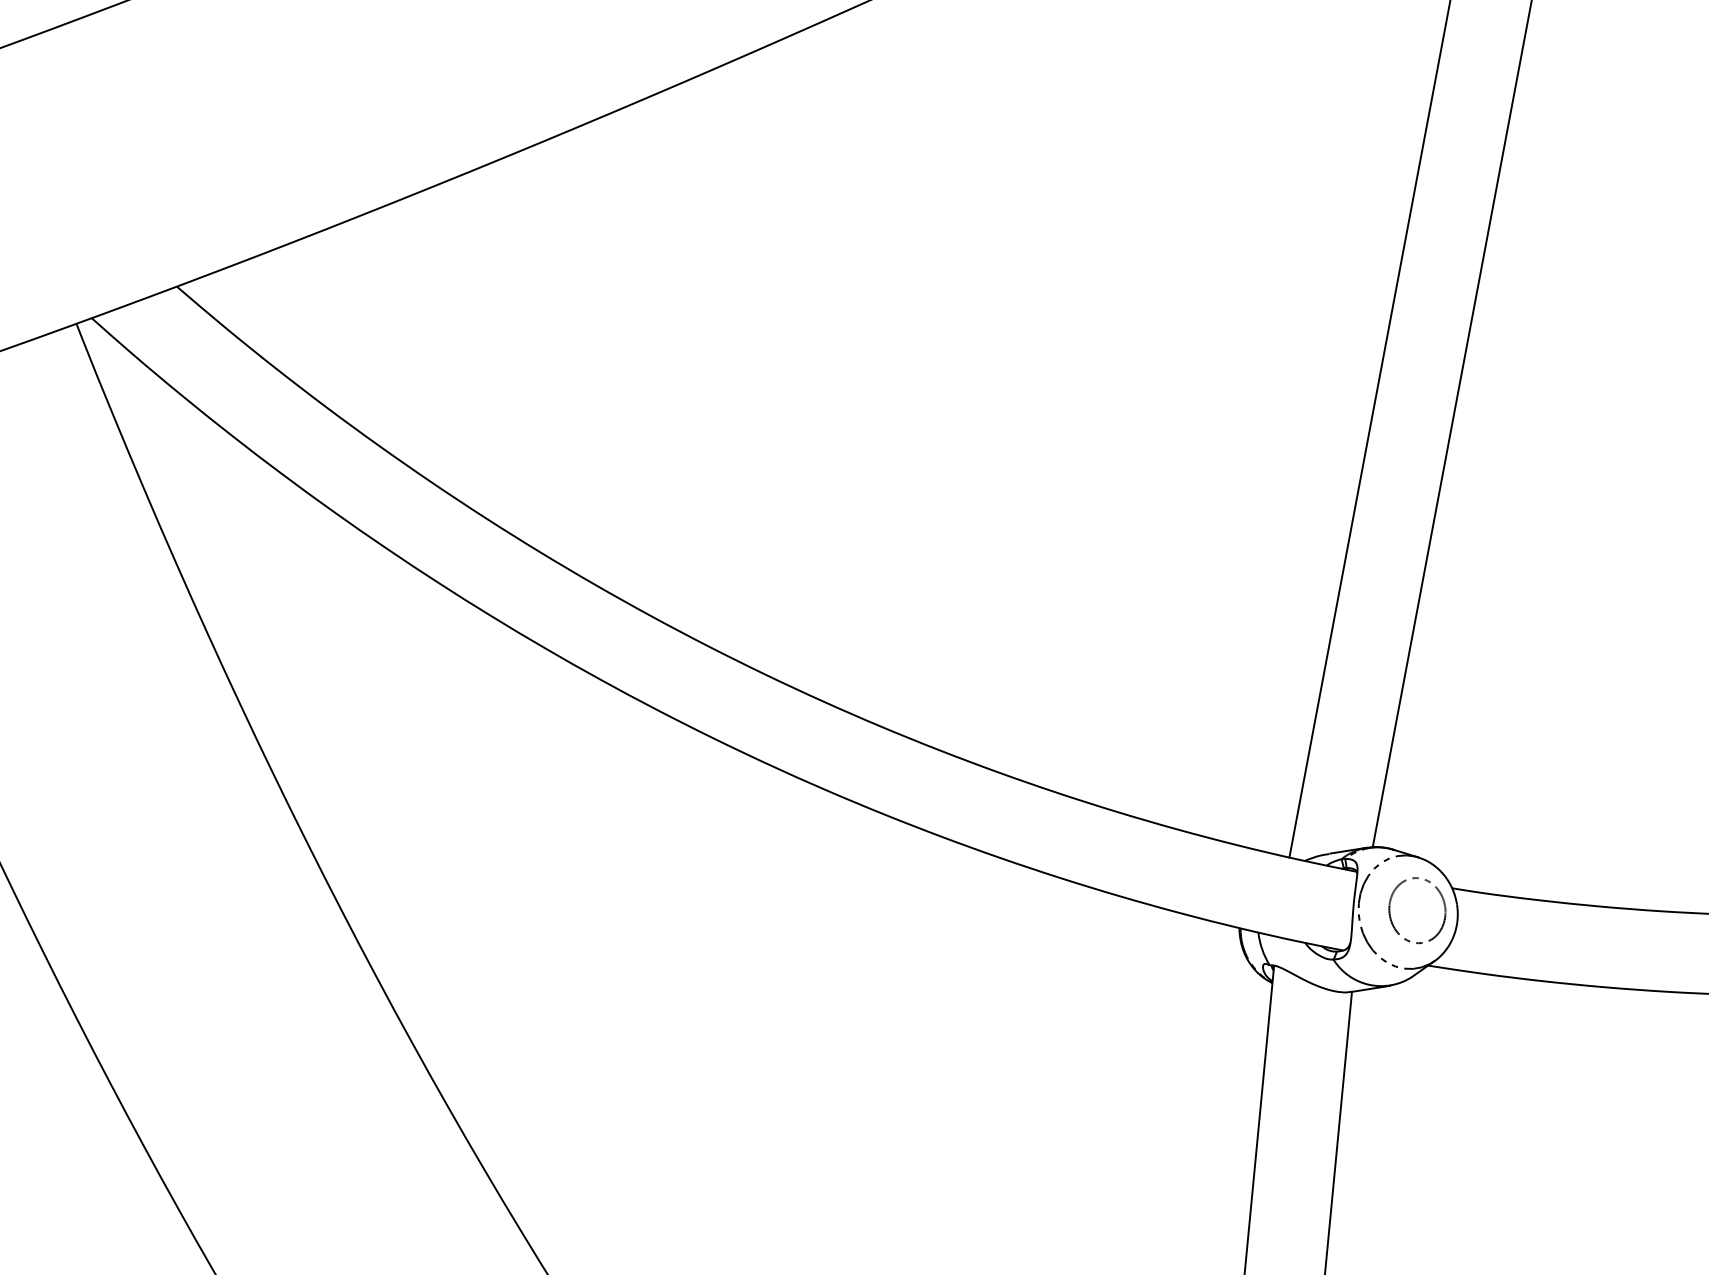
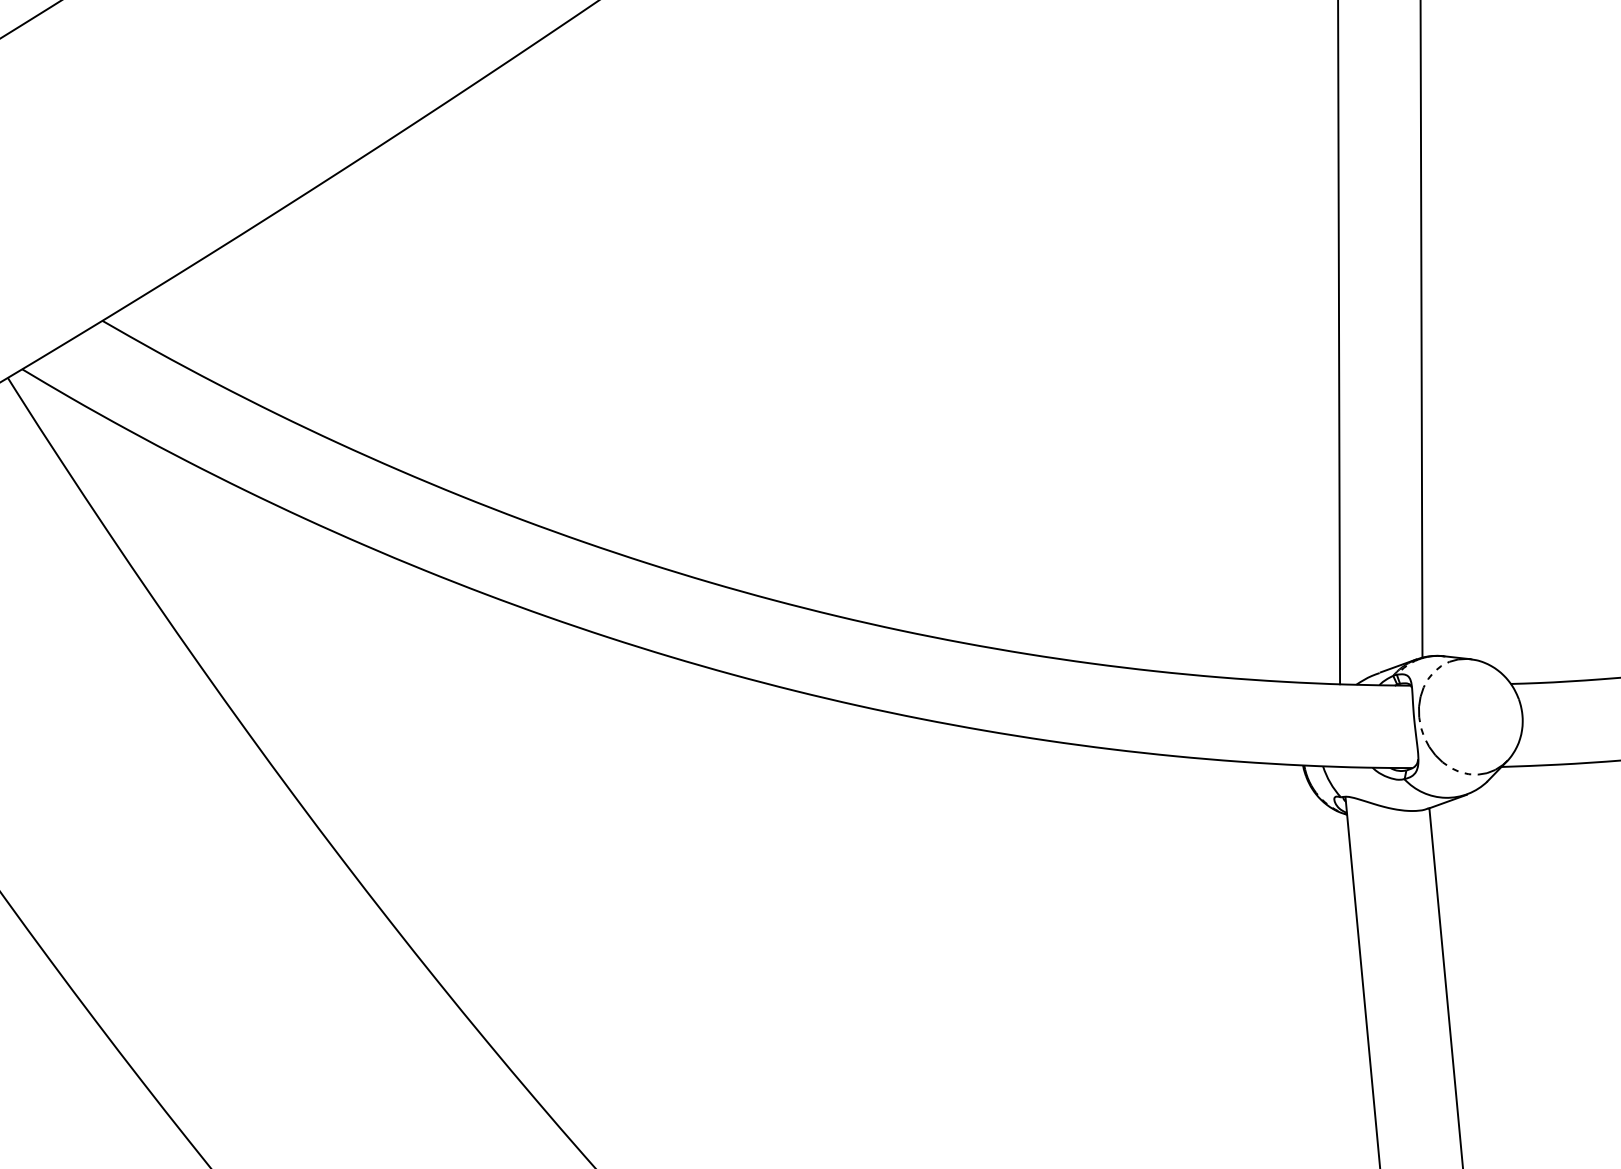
part: (1443, 904) -> (1505, 702), removed

